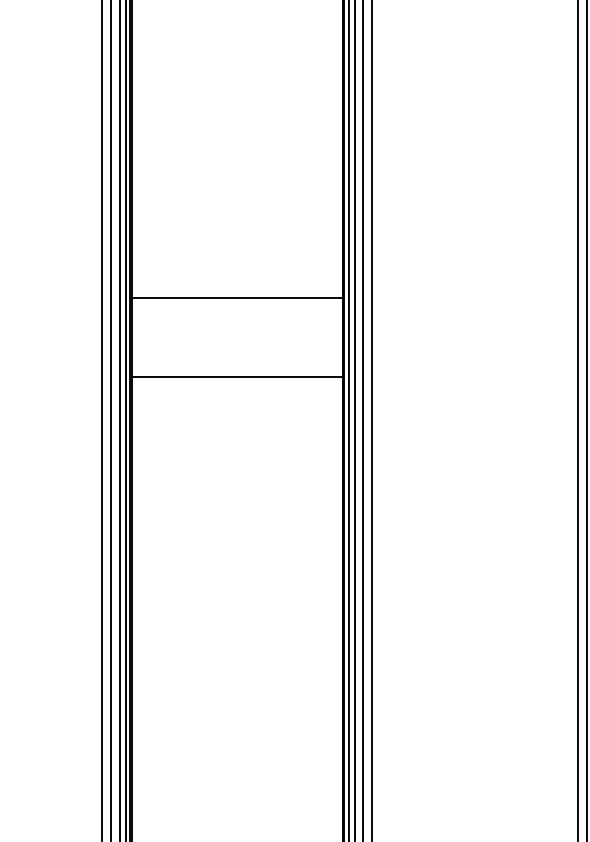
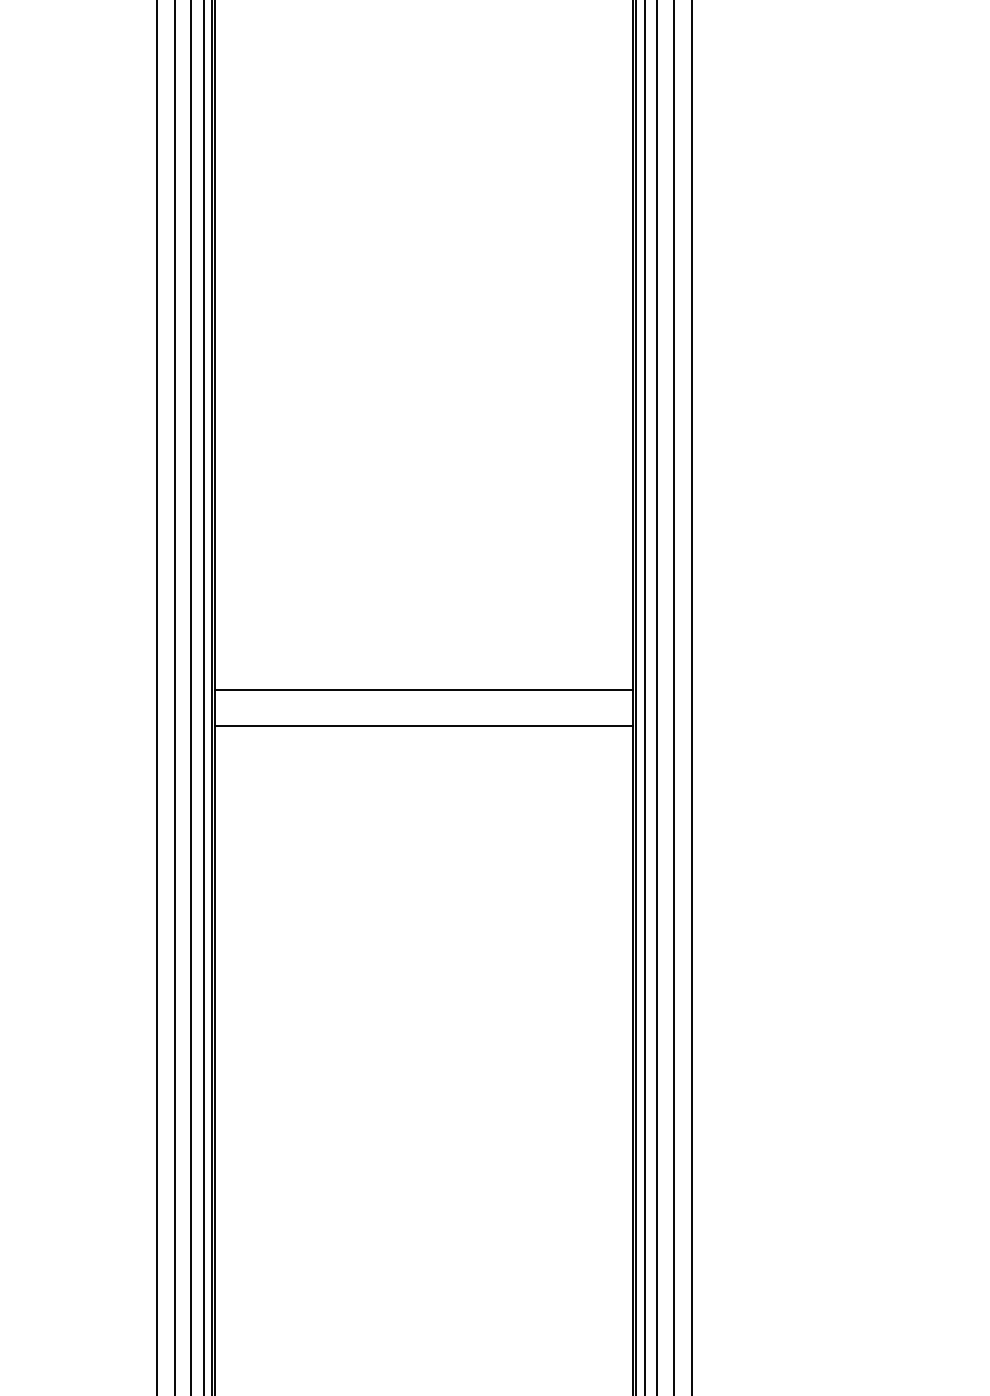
line: (236, 298) -> (422, 690), moved
line: (236, 377) -> (422, 726), moved

